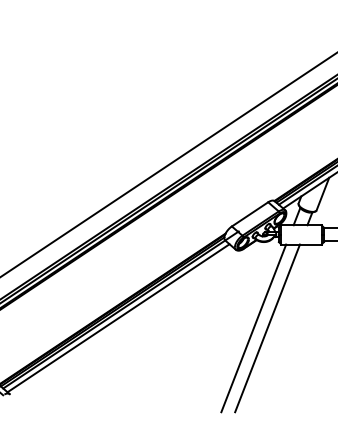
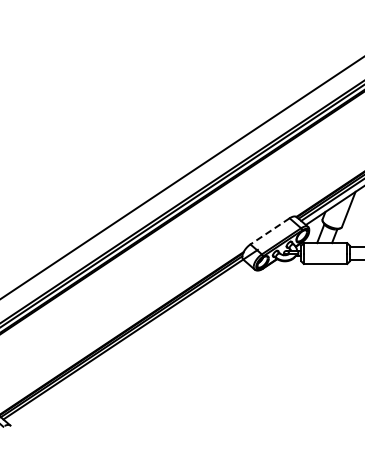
line: (250, 214) -> (270, 231), solid -> dashed
line: (118, 318) -> (127, 343), removed
line: (254, 328) -> (274, 354), removed
line: (267, 328) -> (288, 354), removed

